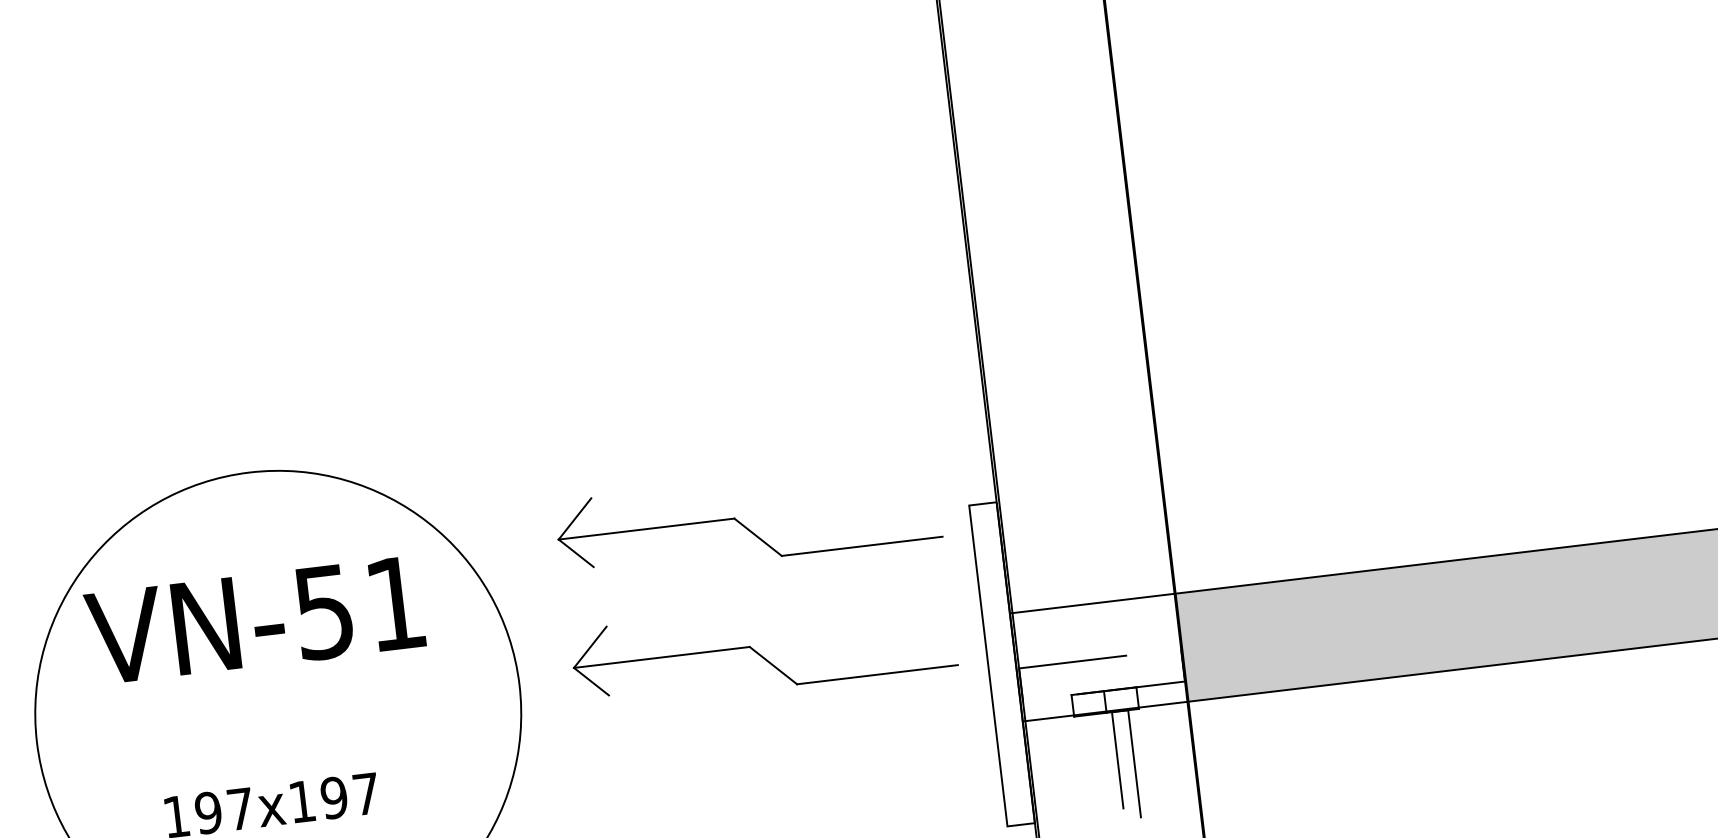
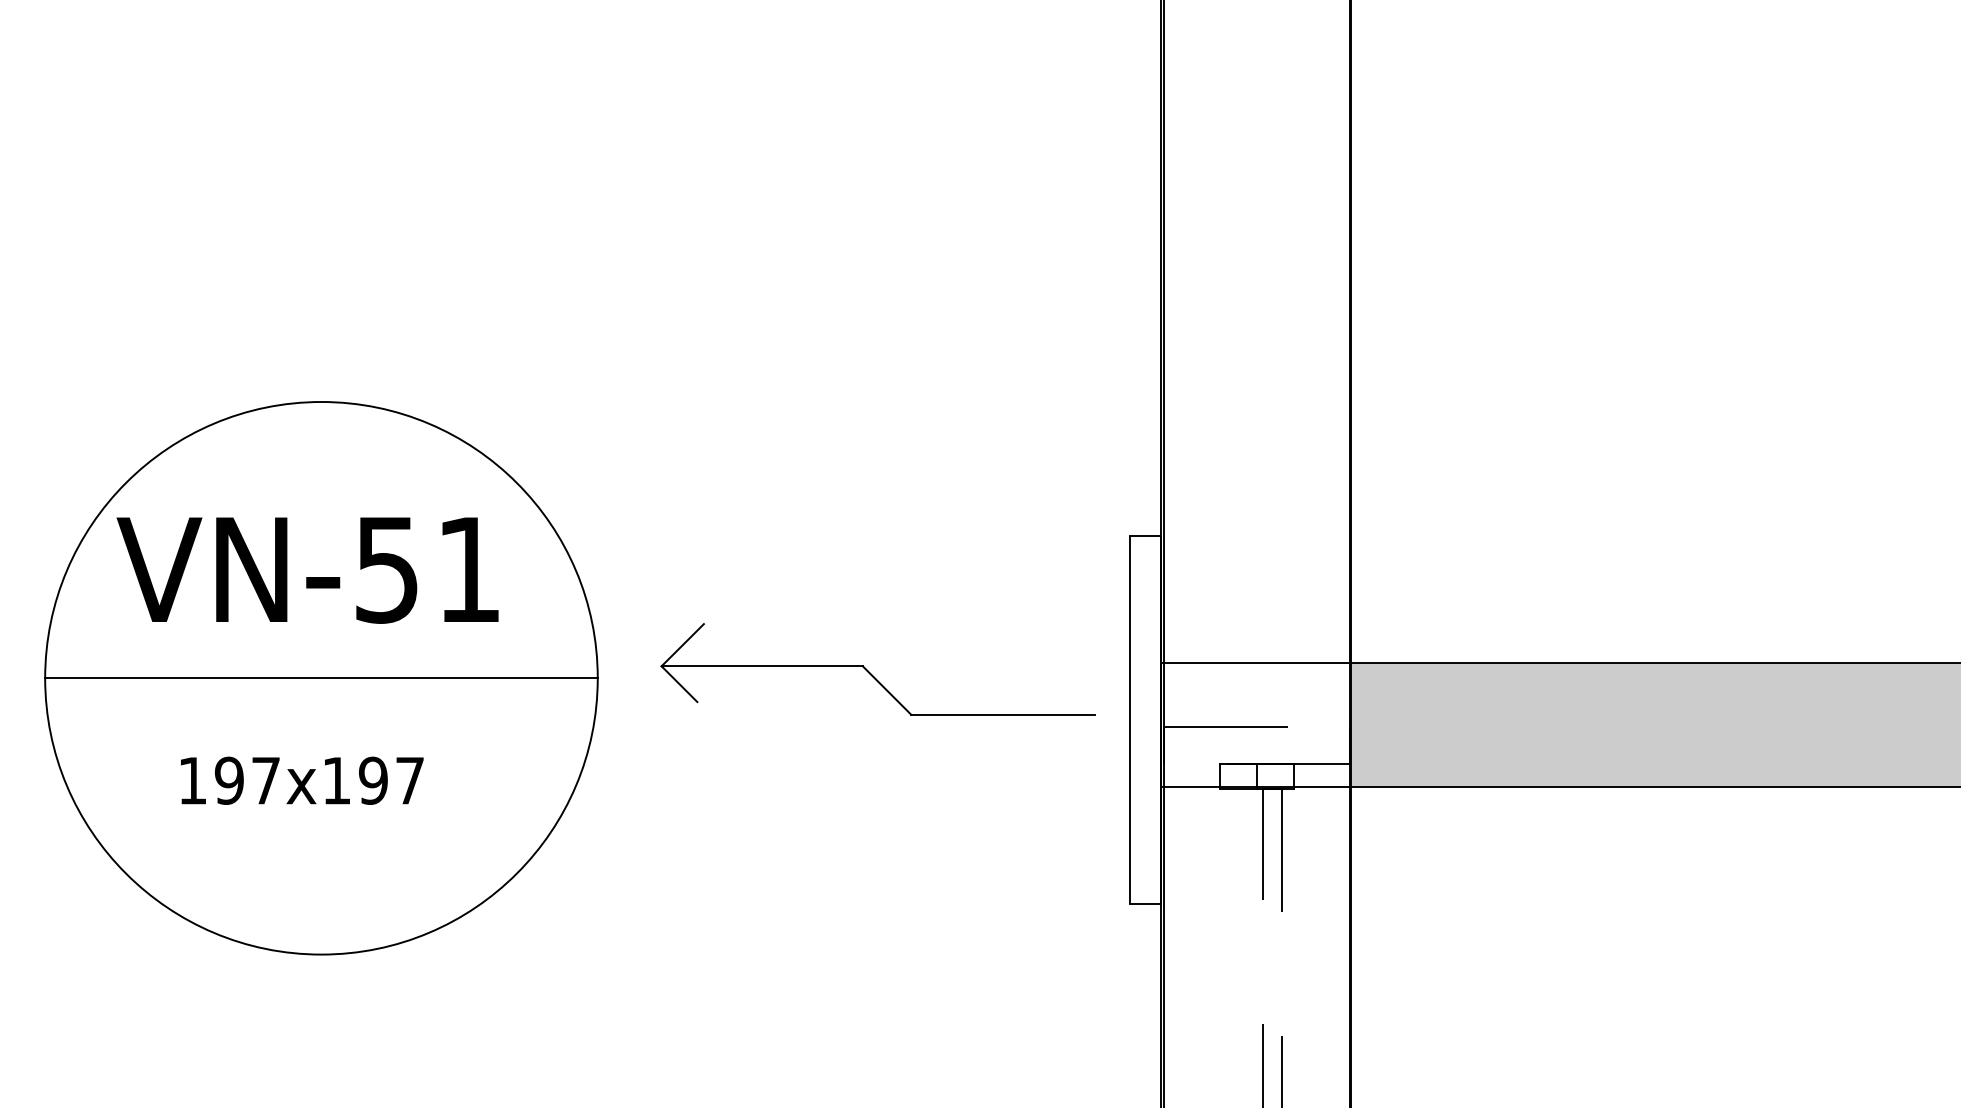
part: (743, 524) -> (872, 527), removed
line: (278, 714) -> (321, 678), added

